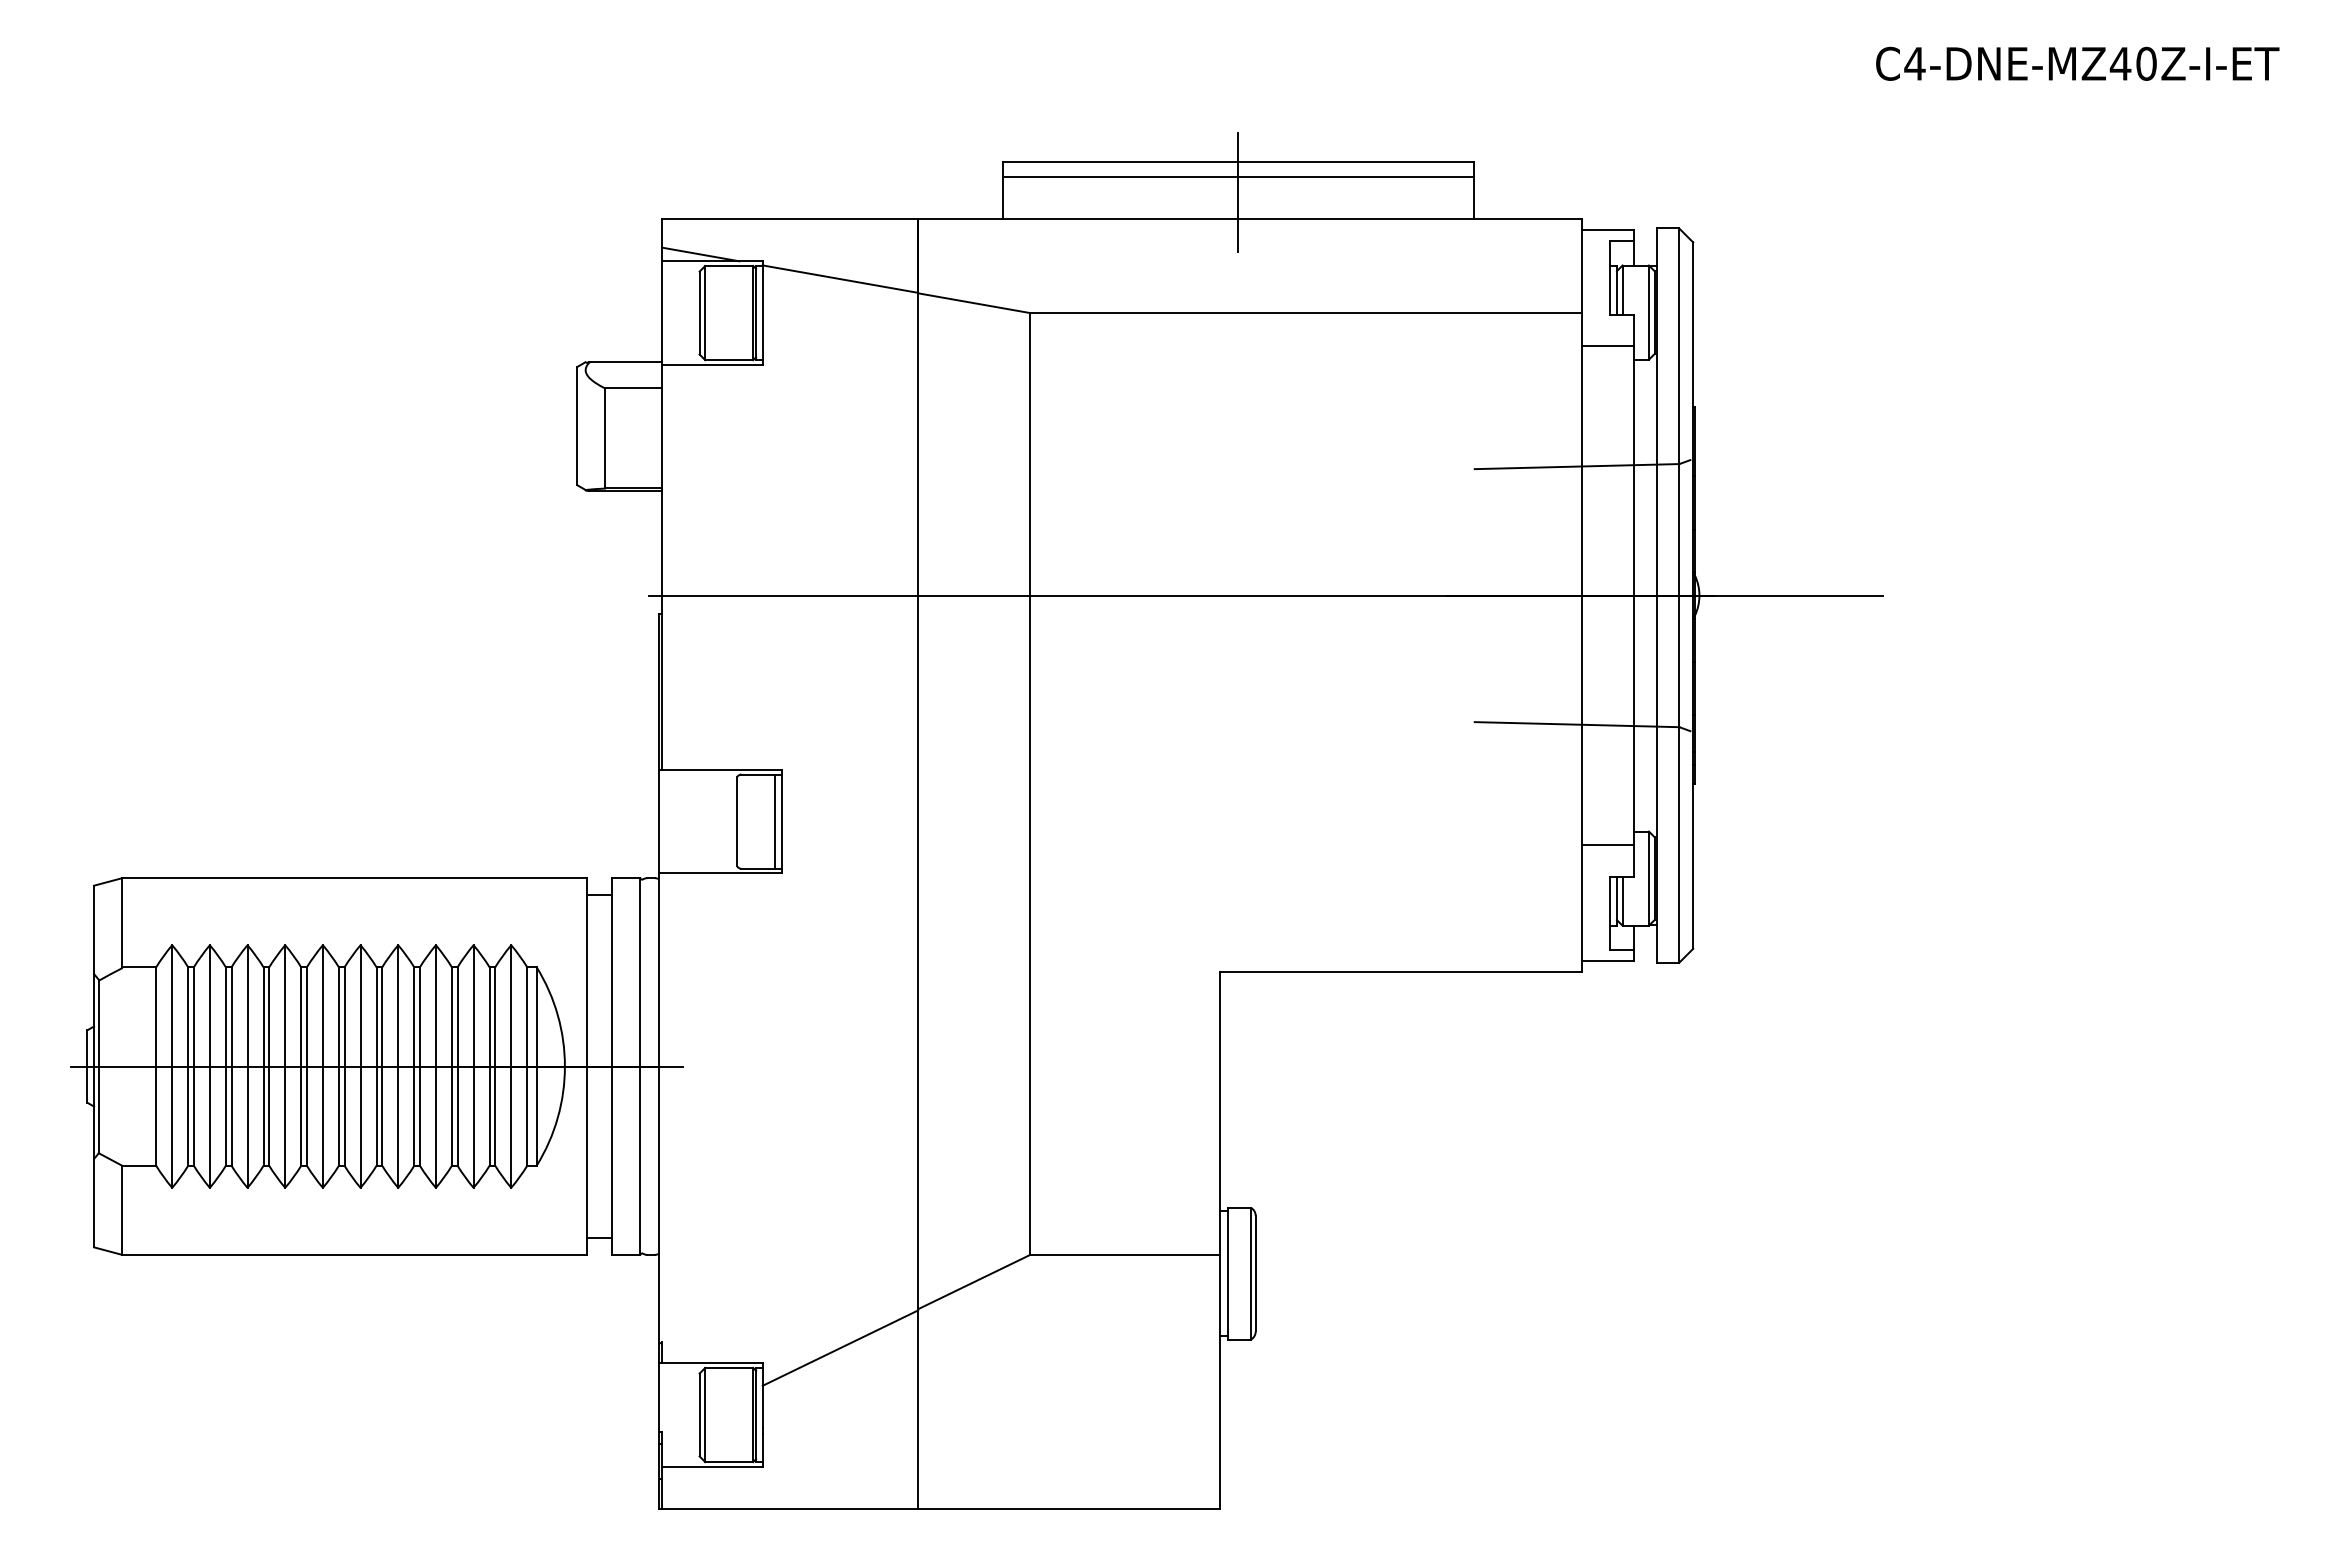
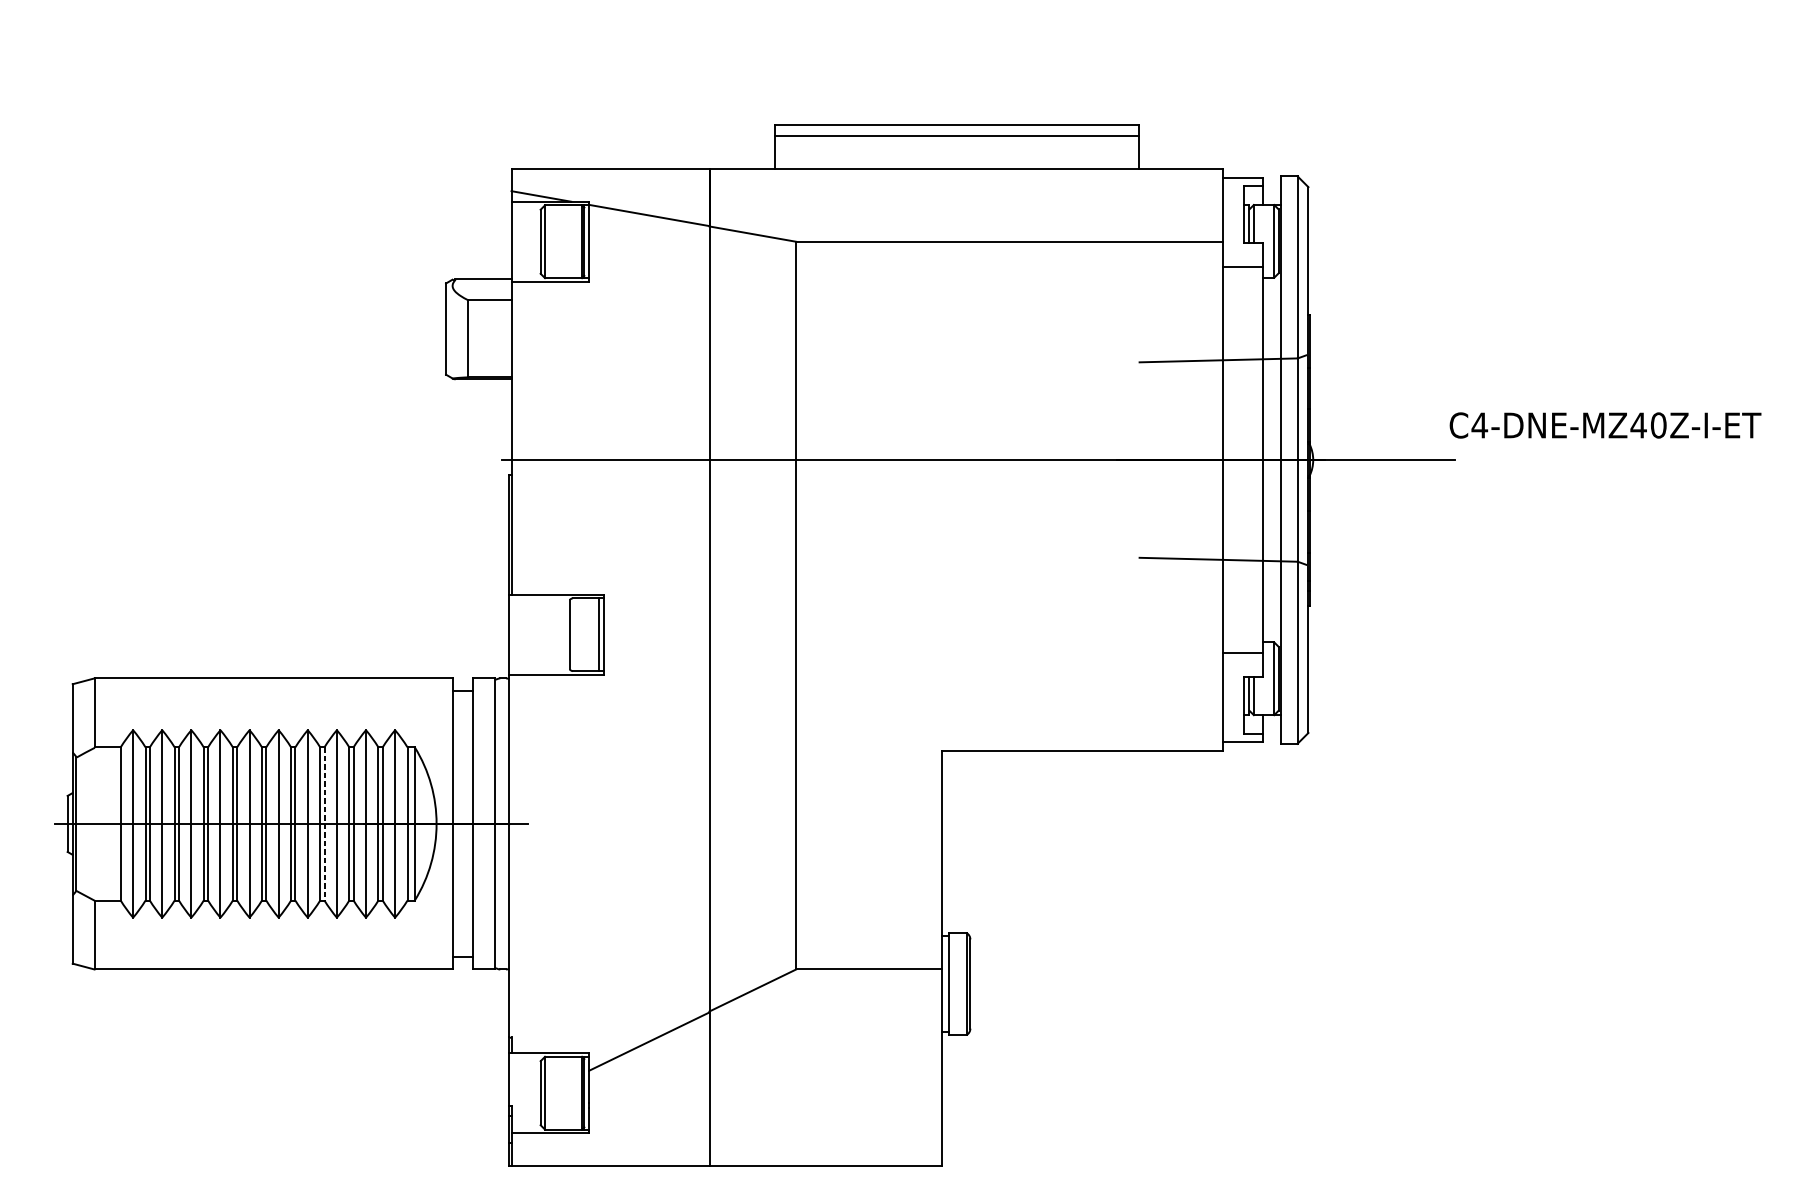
text: (2077, 63) -> (1605, 425), moved
line: (1238, 192) -> (957, 148), removed
line: (419, 1067) -> (324, 824), solid -> dashed

